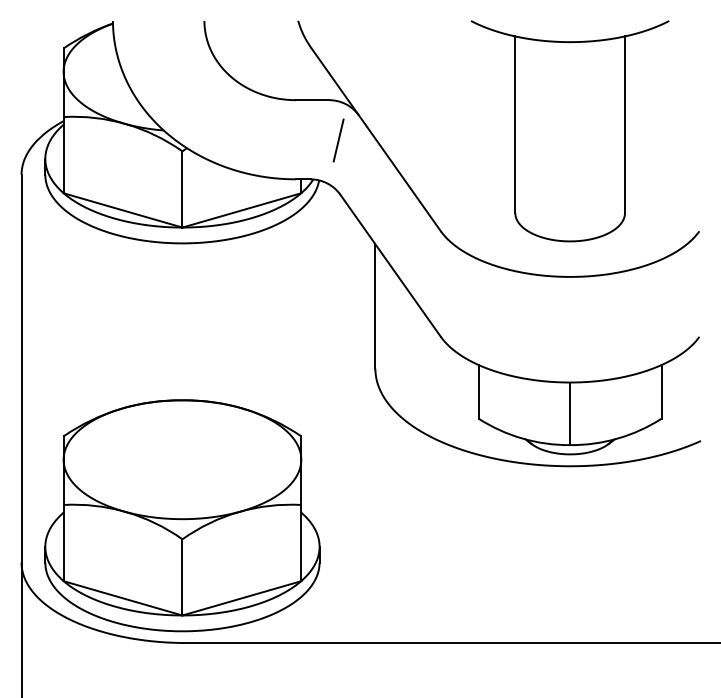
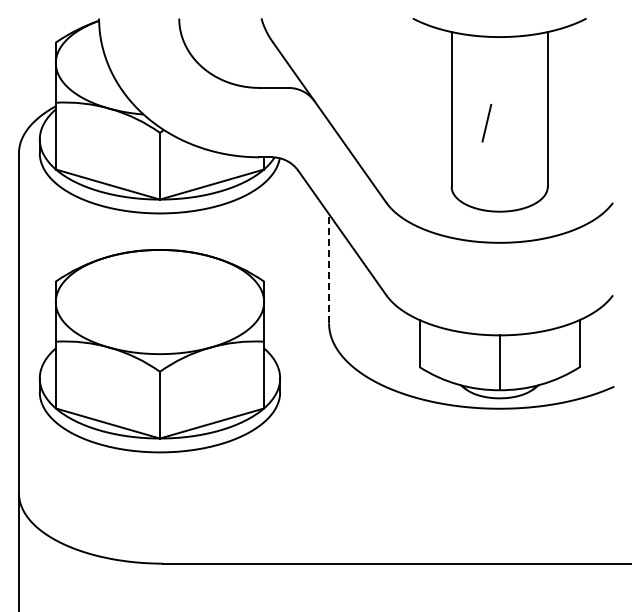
line: (338, 140) -> (486, 123), moved
line: (375, 306) -> (329, 268), solid -> dashed
part: (181, 516) -> (159, 351), moved

